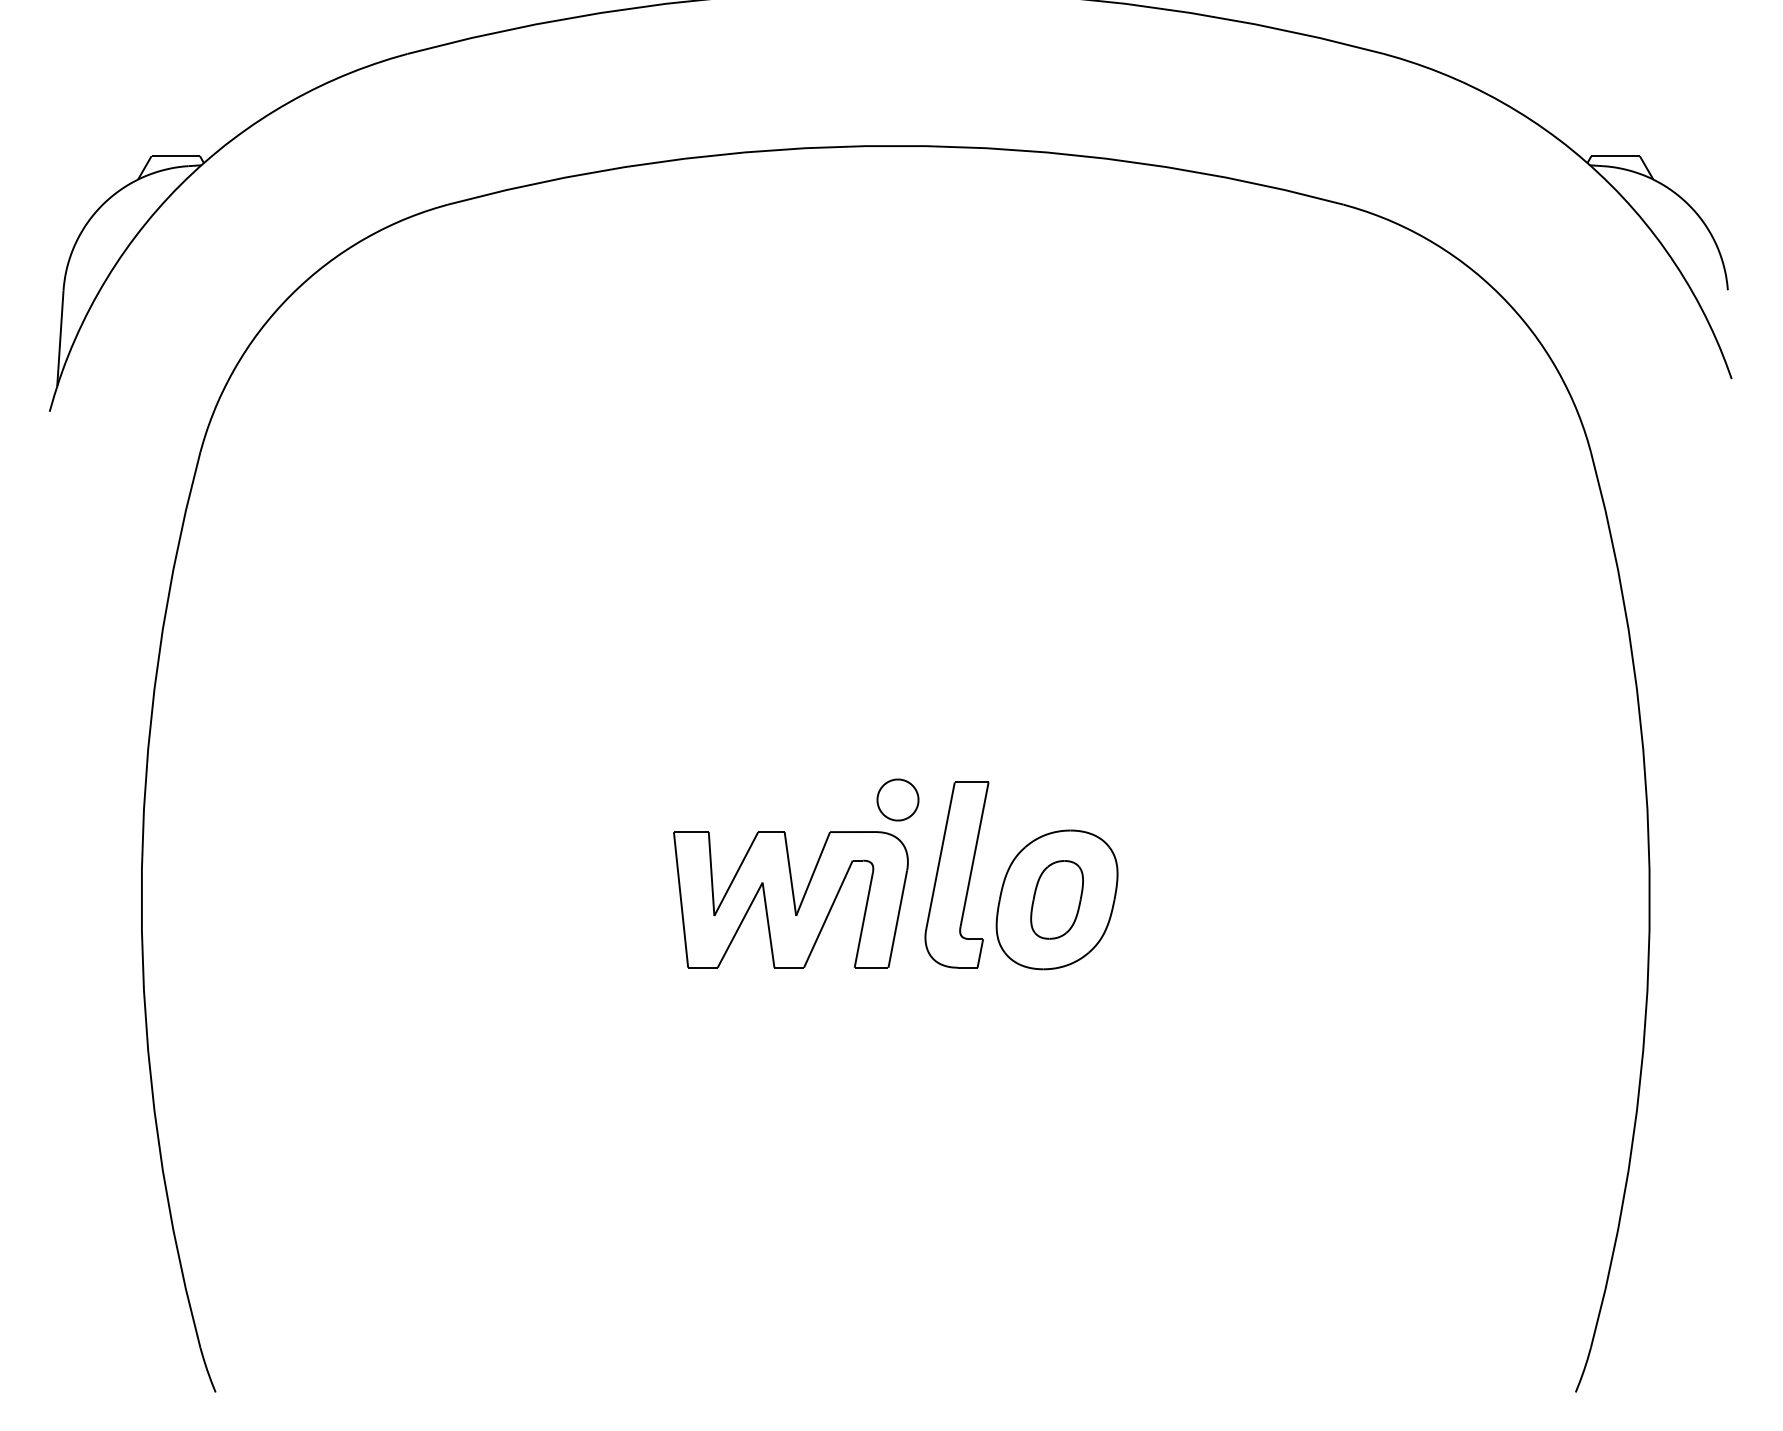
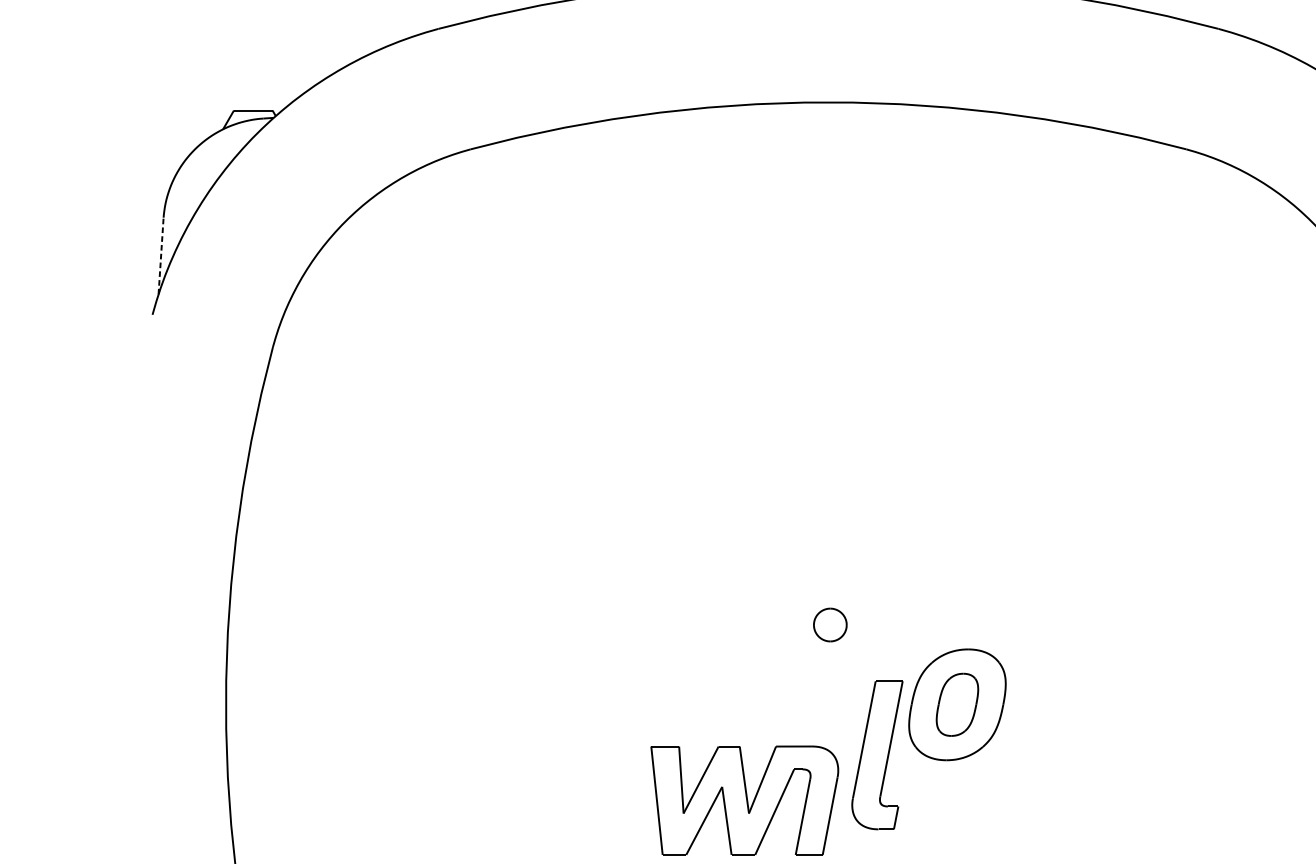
line: (60, 337) -> (161, 255), solid -> dashed
part: (956, 874) -> (877, 754), moved
part: (790, 899) -> (744, 800), moved

